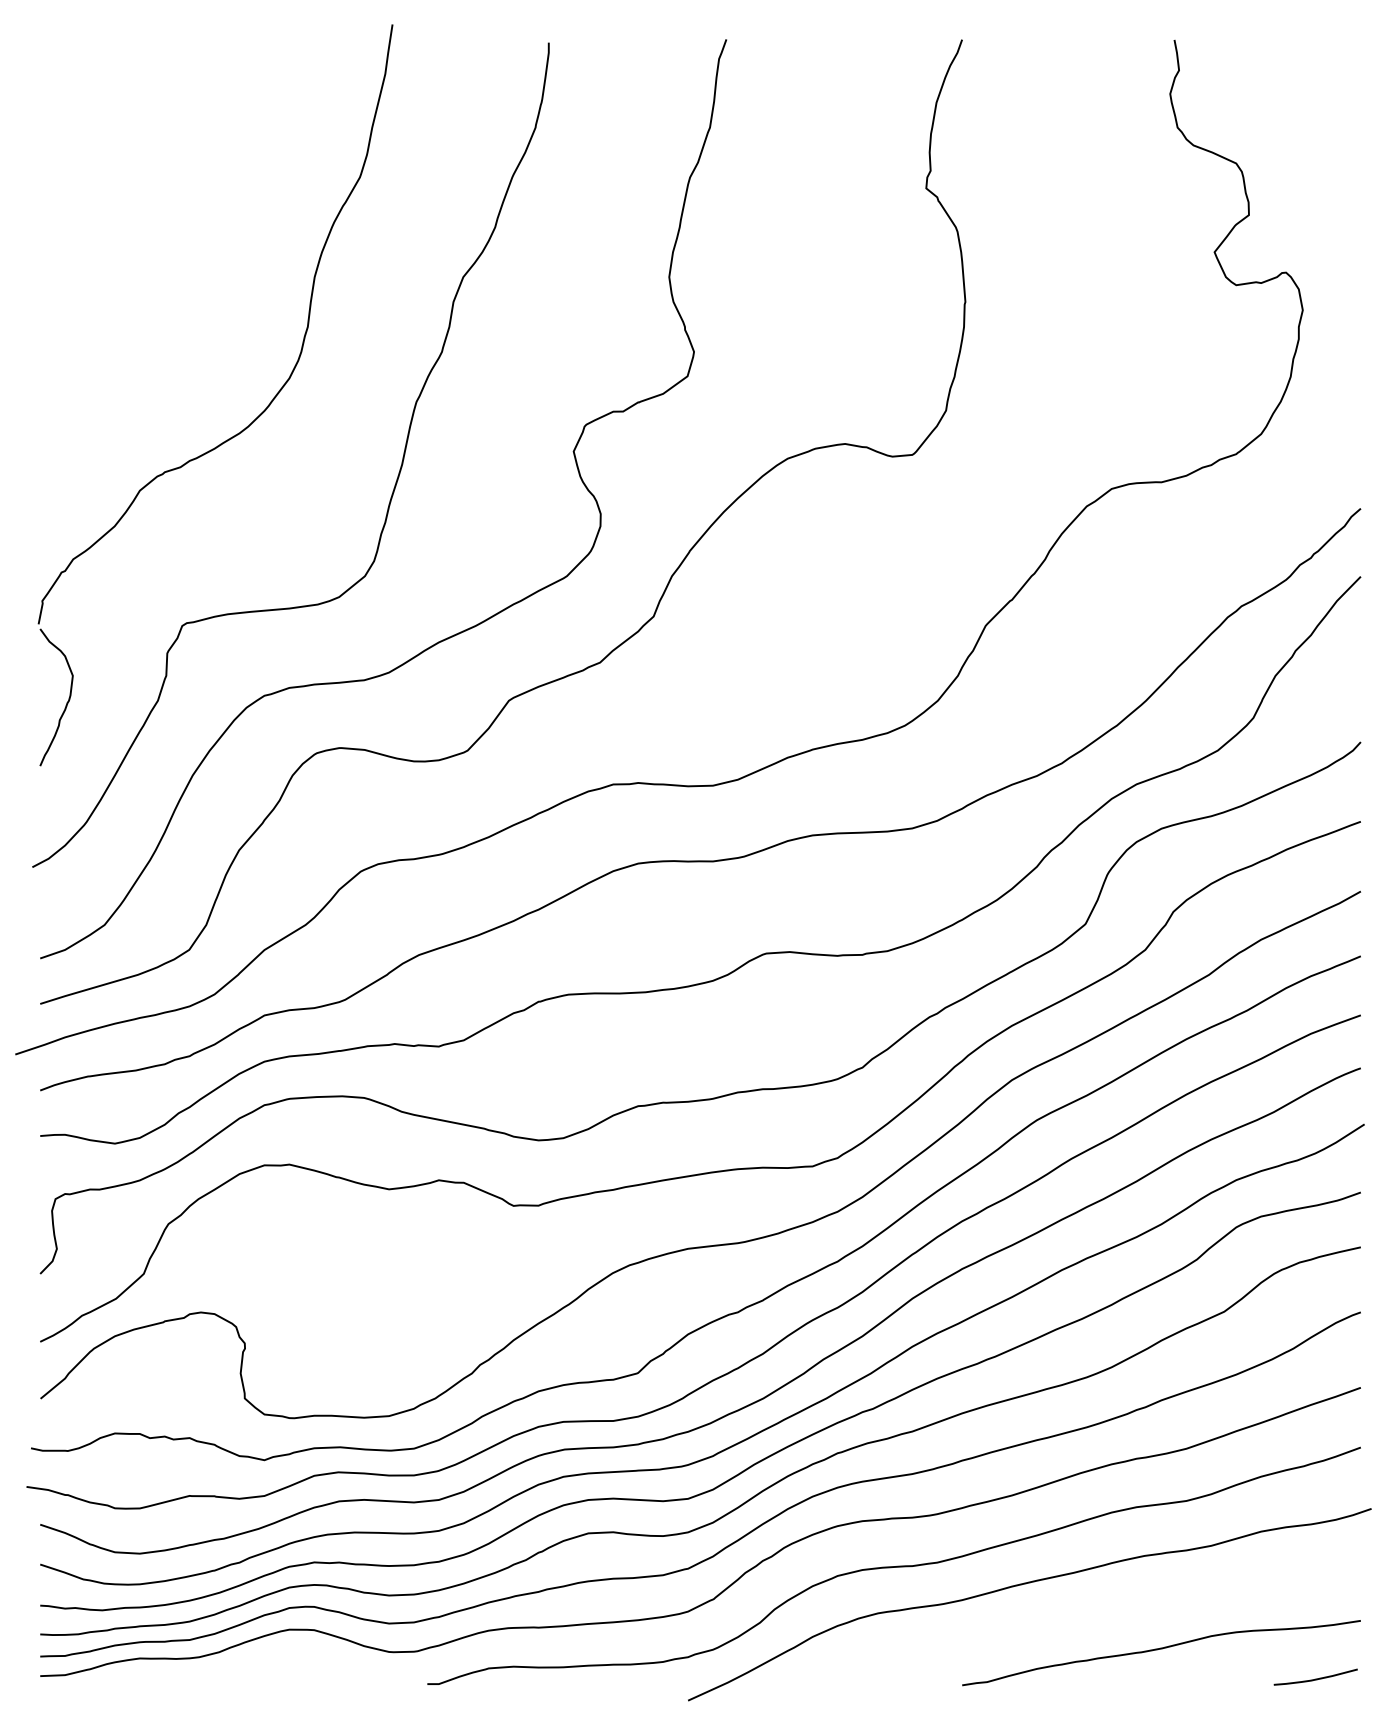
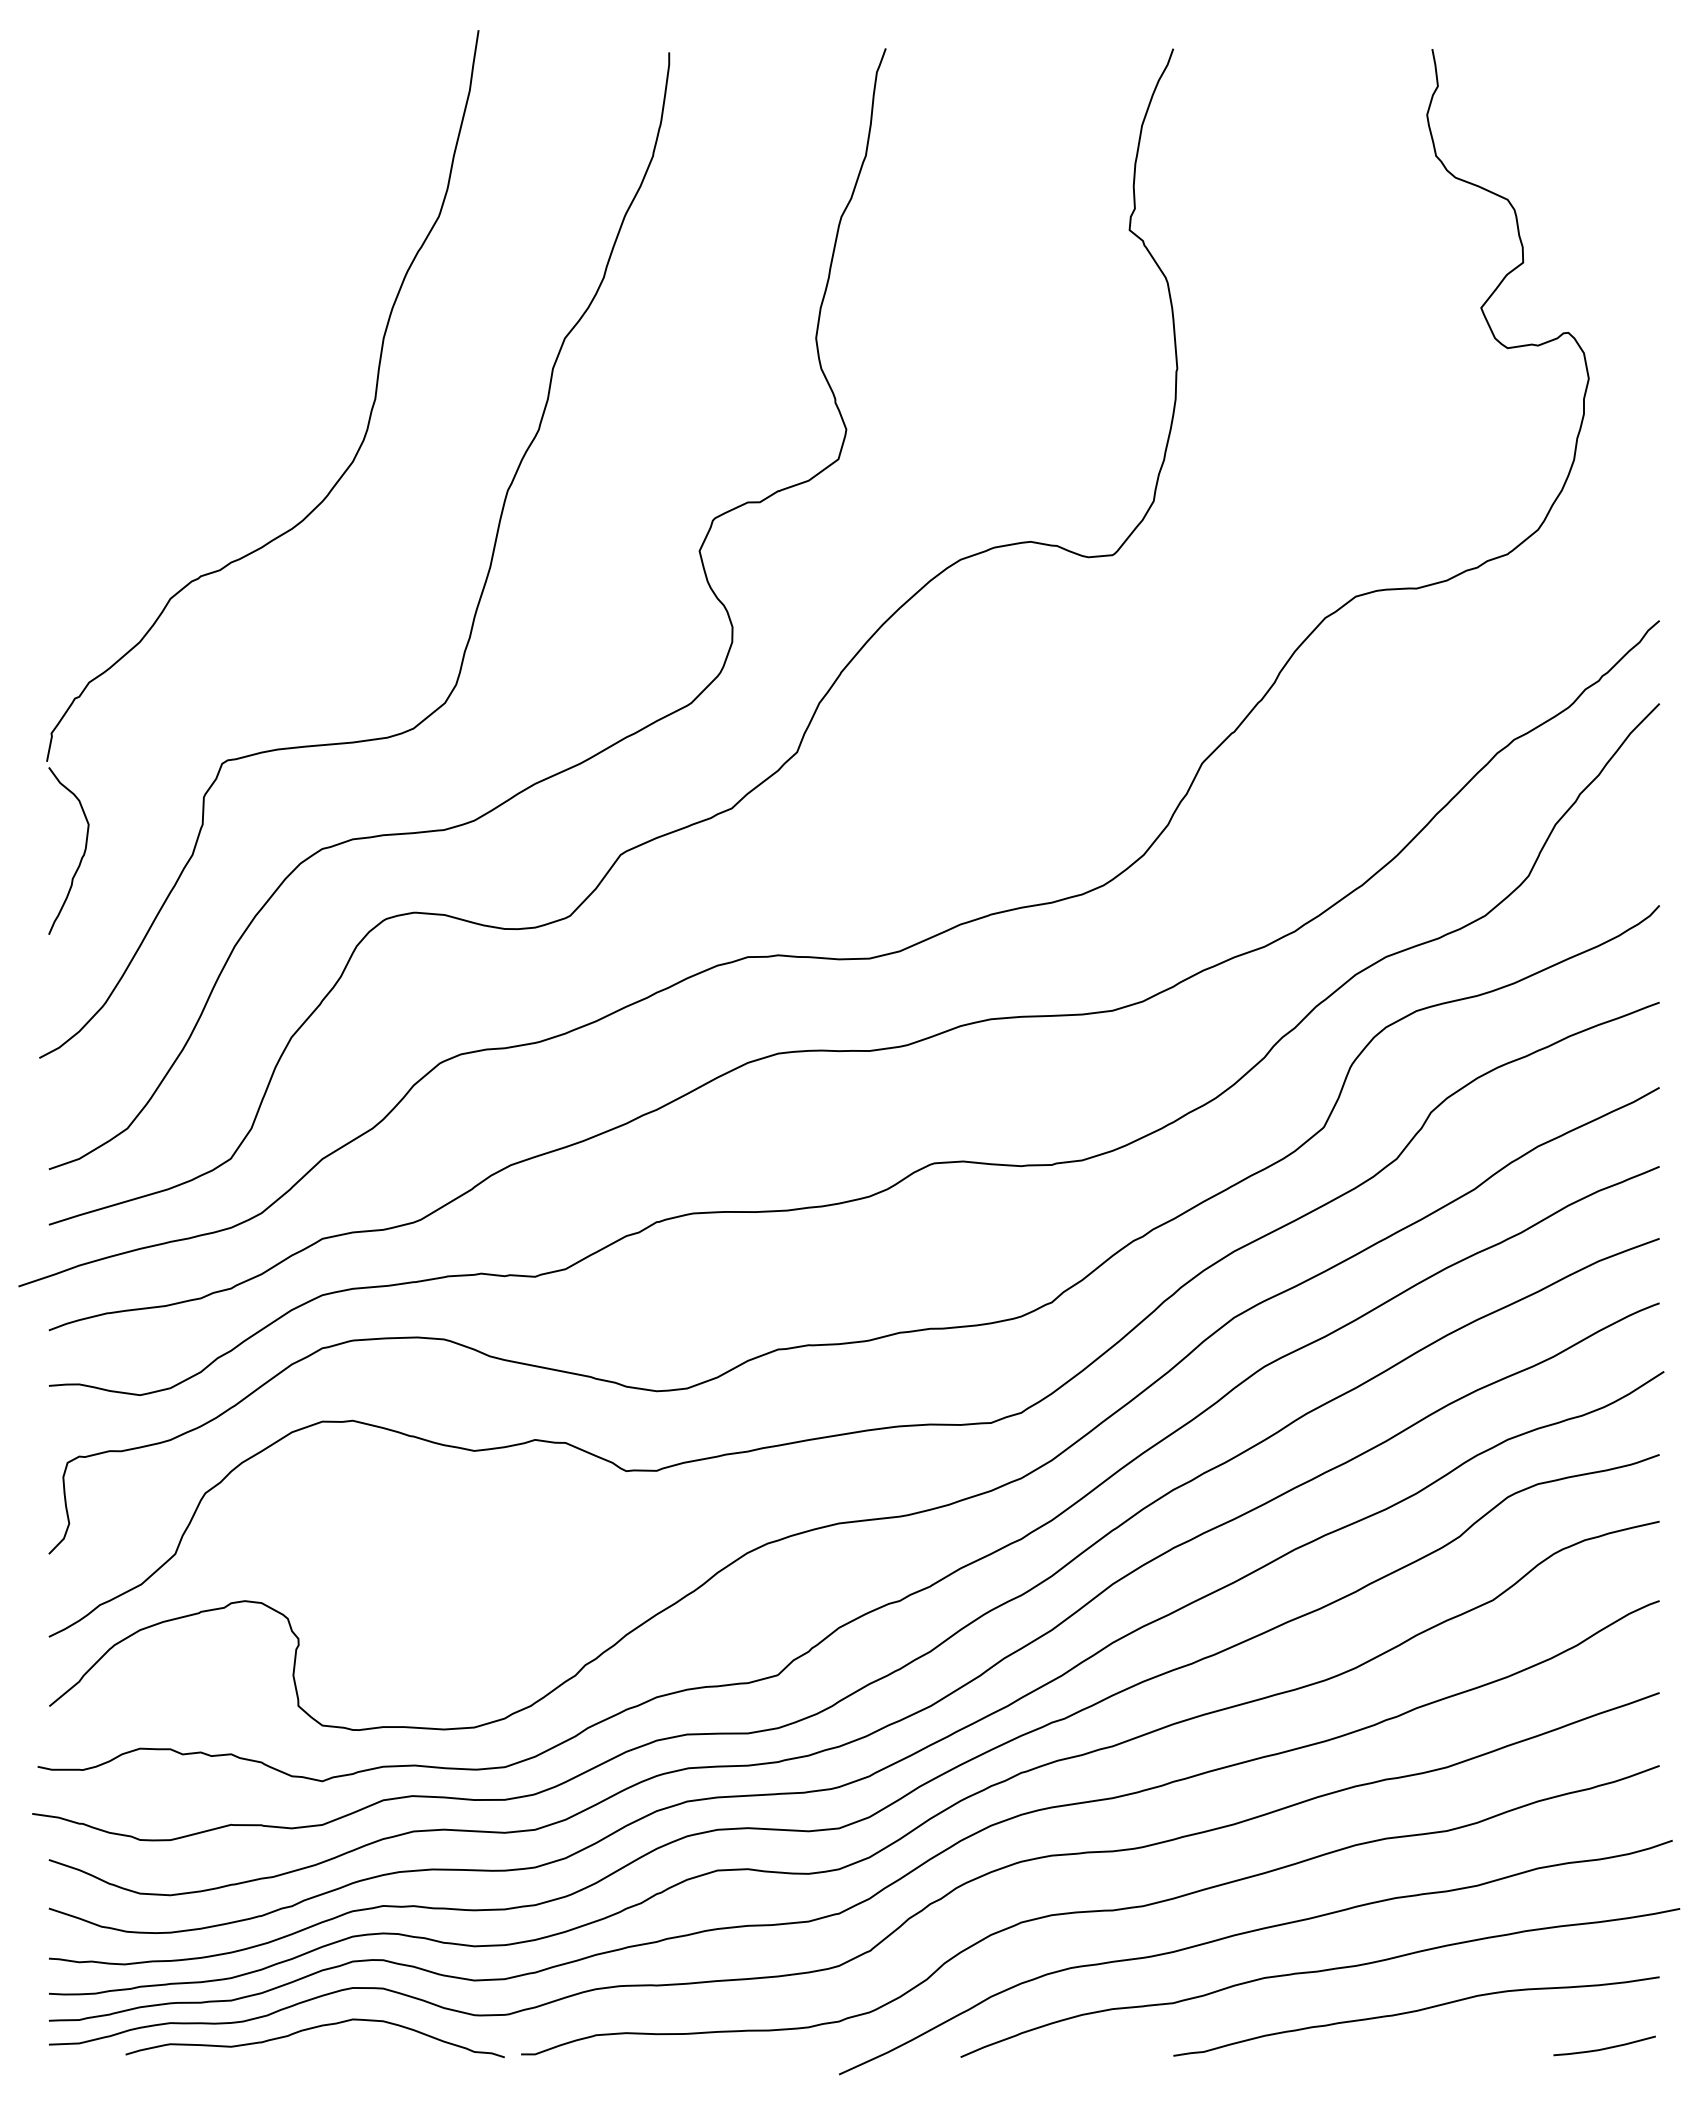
curve: (1081, 1616) -> (1319, 1972), added
curve: (255, 1663) -> (311, 2029), added

